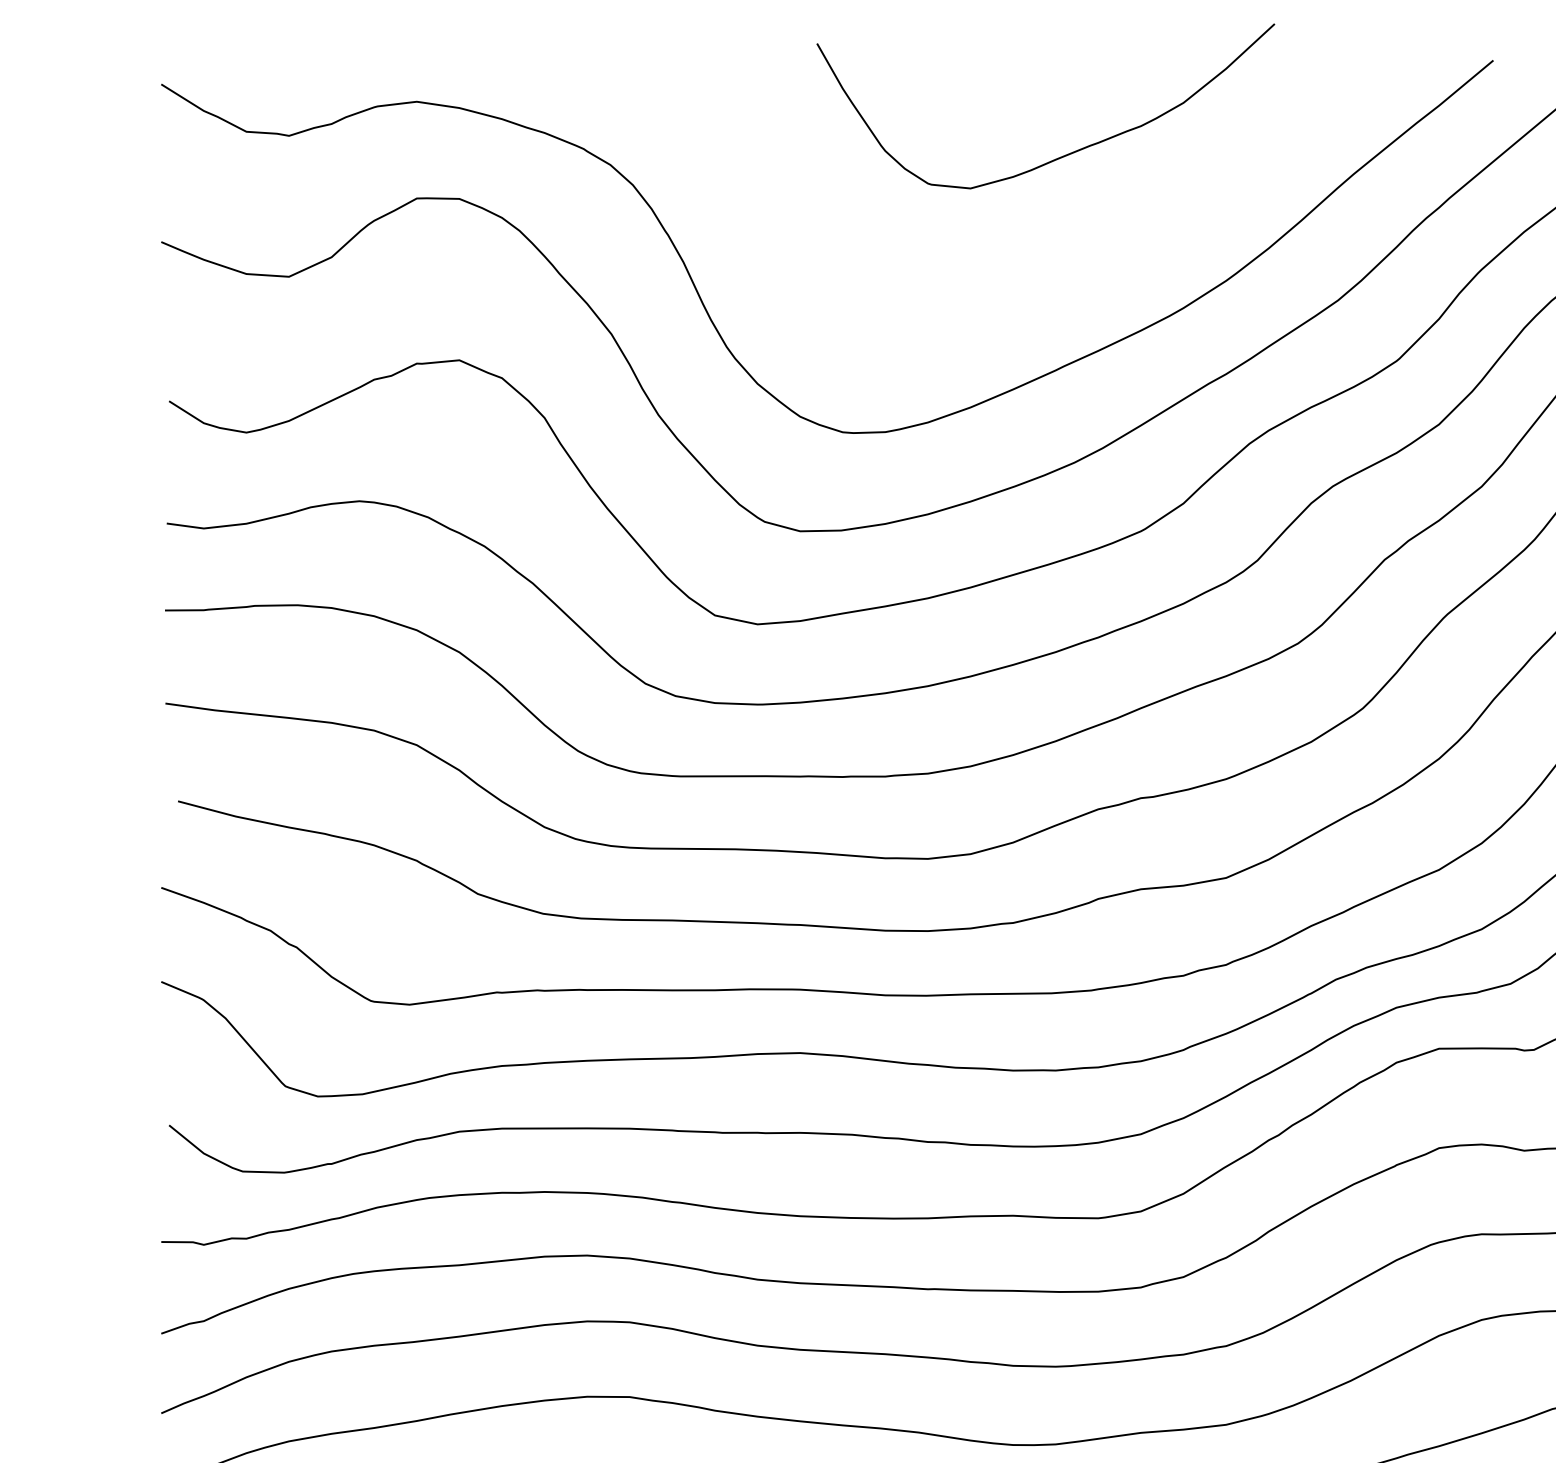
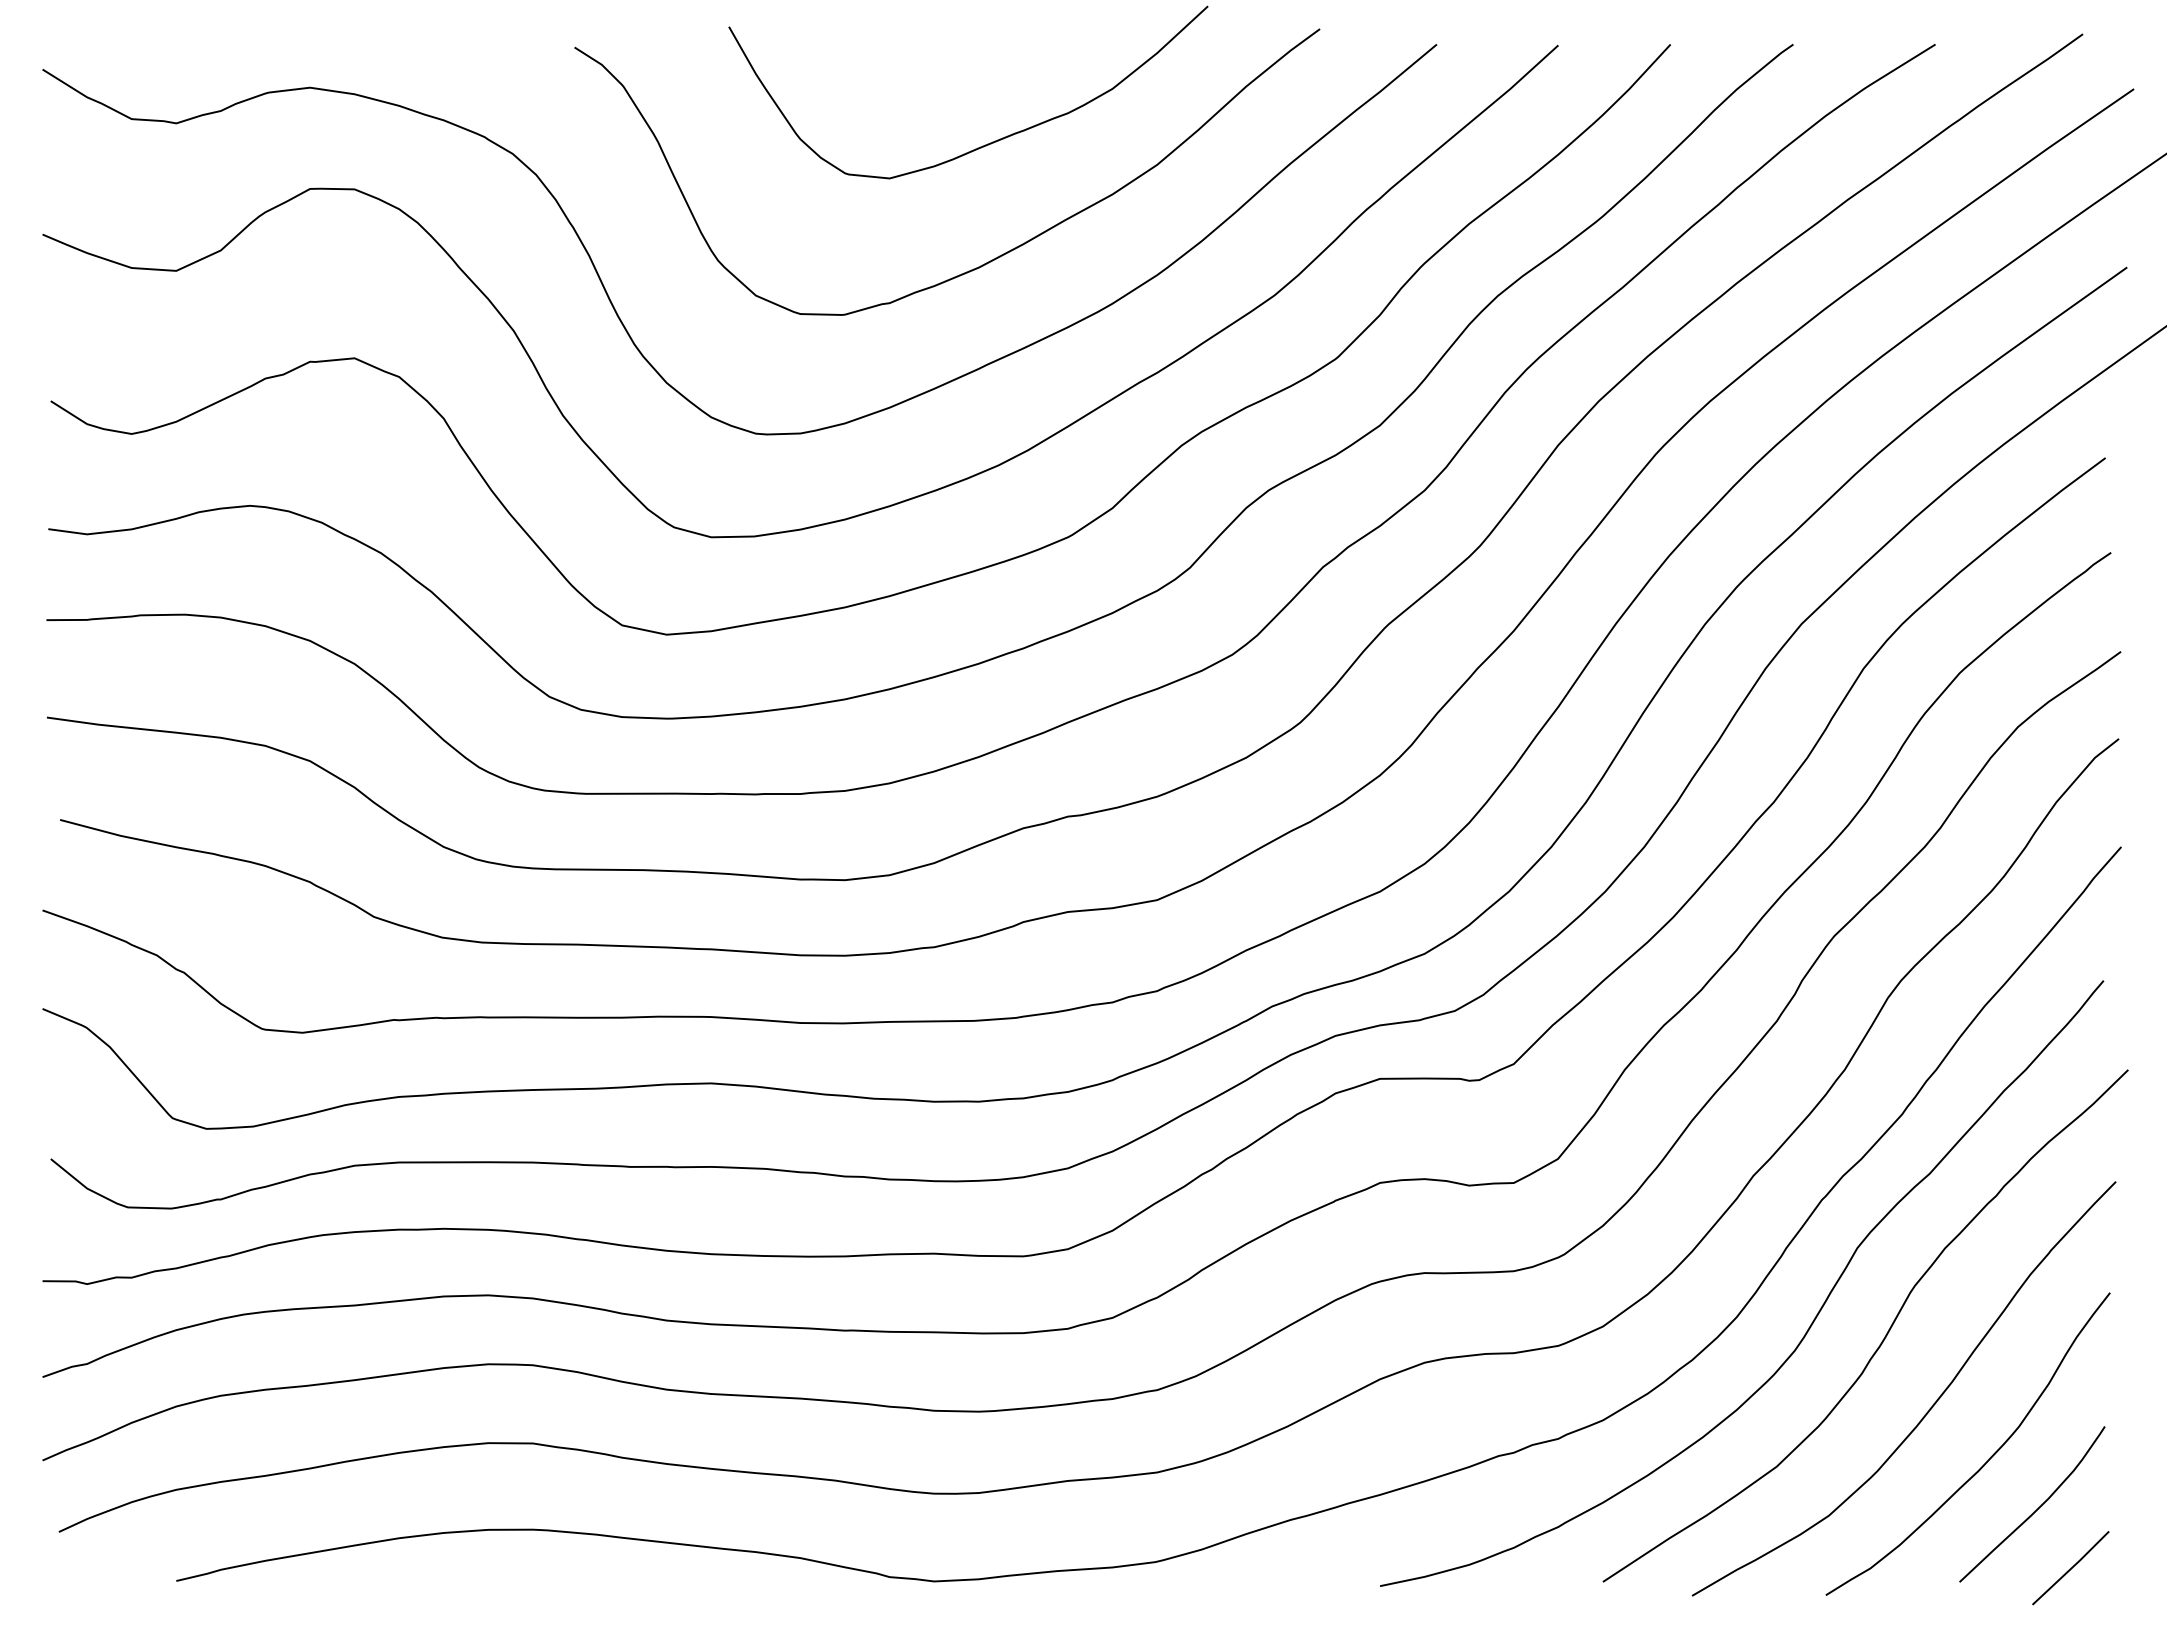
curve: (1067, 265) -> (991, 259), added

